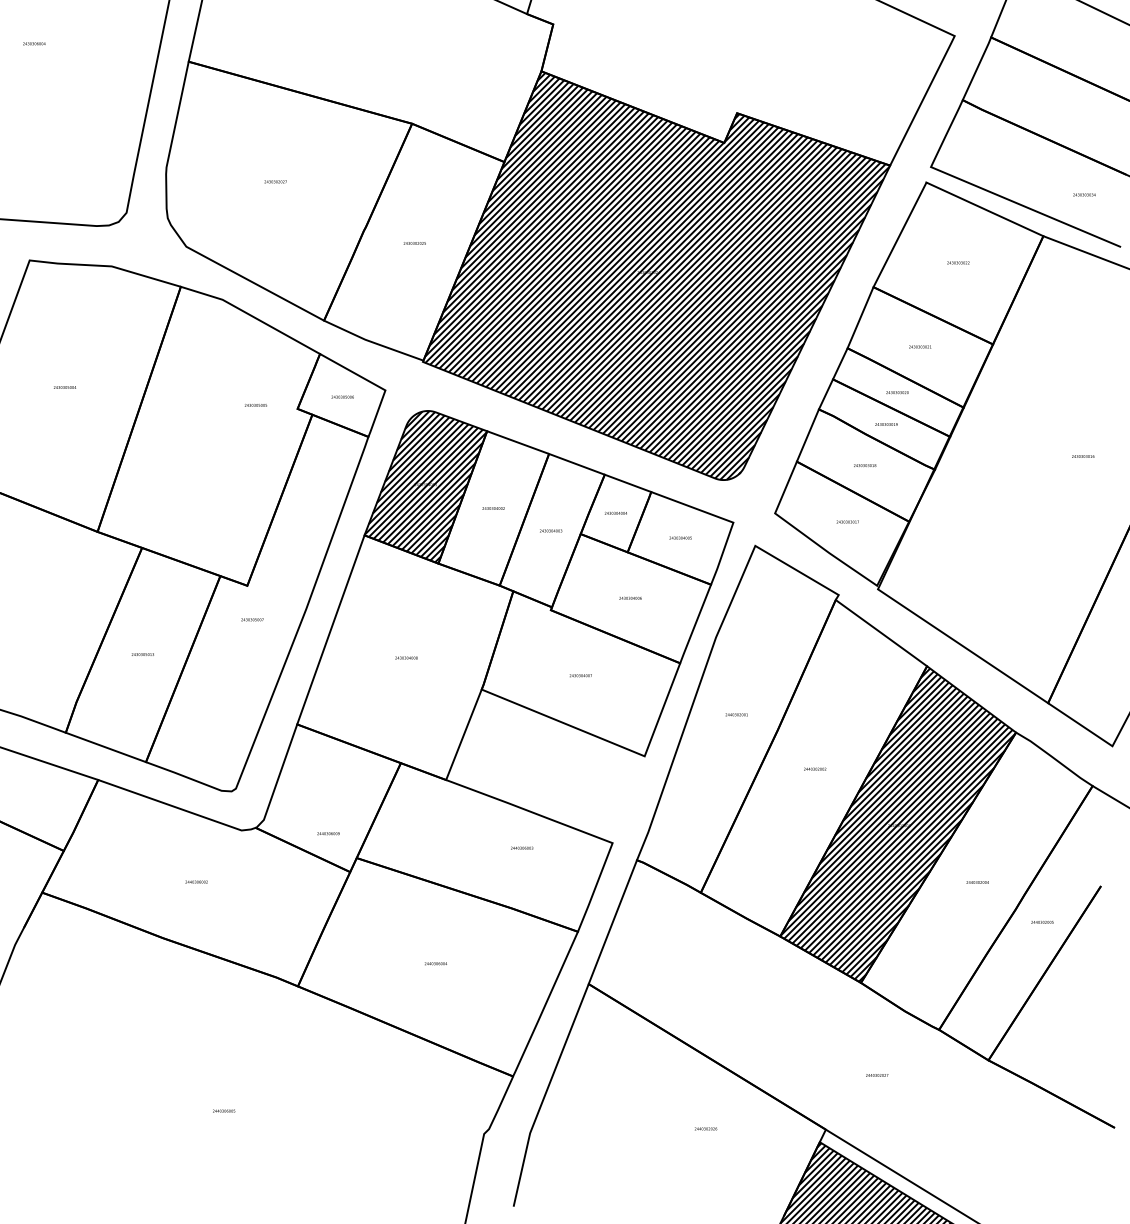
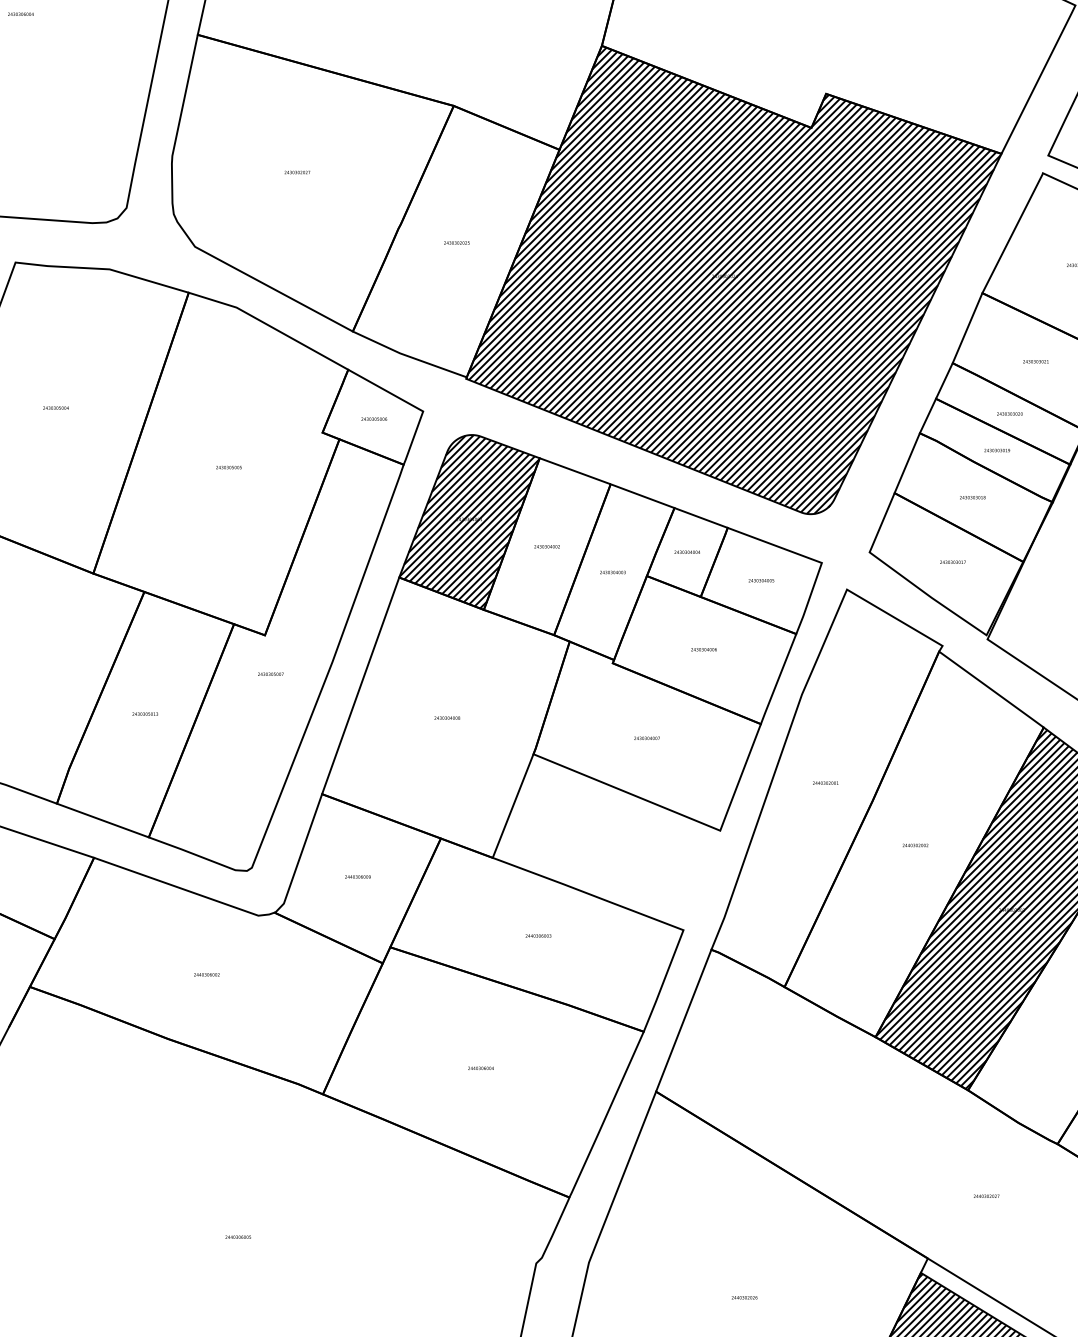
text: (255, 405) -> (228, 467), moved
text: (328, 833) -> (357, 876), moved
text: (522, 847) -> (538, 935), moved
text: (706, 1128) -> (745, 1297), moved

